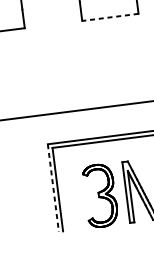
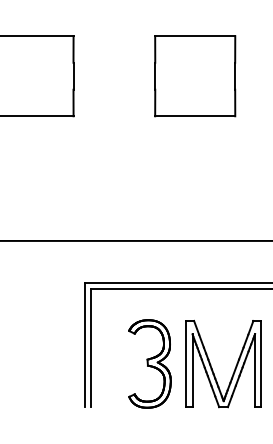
line: (109, 17) -> (194, 116), dashed -> solid
line: (53, 188) -> (85, 345), dashed -> solid

